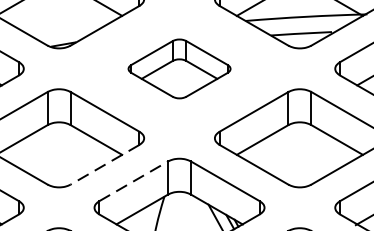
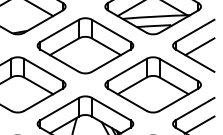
part: (179, 68) -> (85, 45), size x1.67
line: (104, 166) -> (43, 100), dashed -> solid
line: (135, 180) -> (60, 108), dashed -> solid

